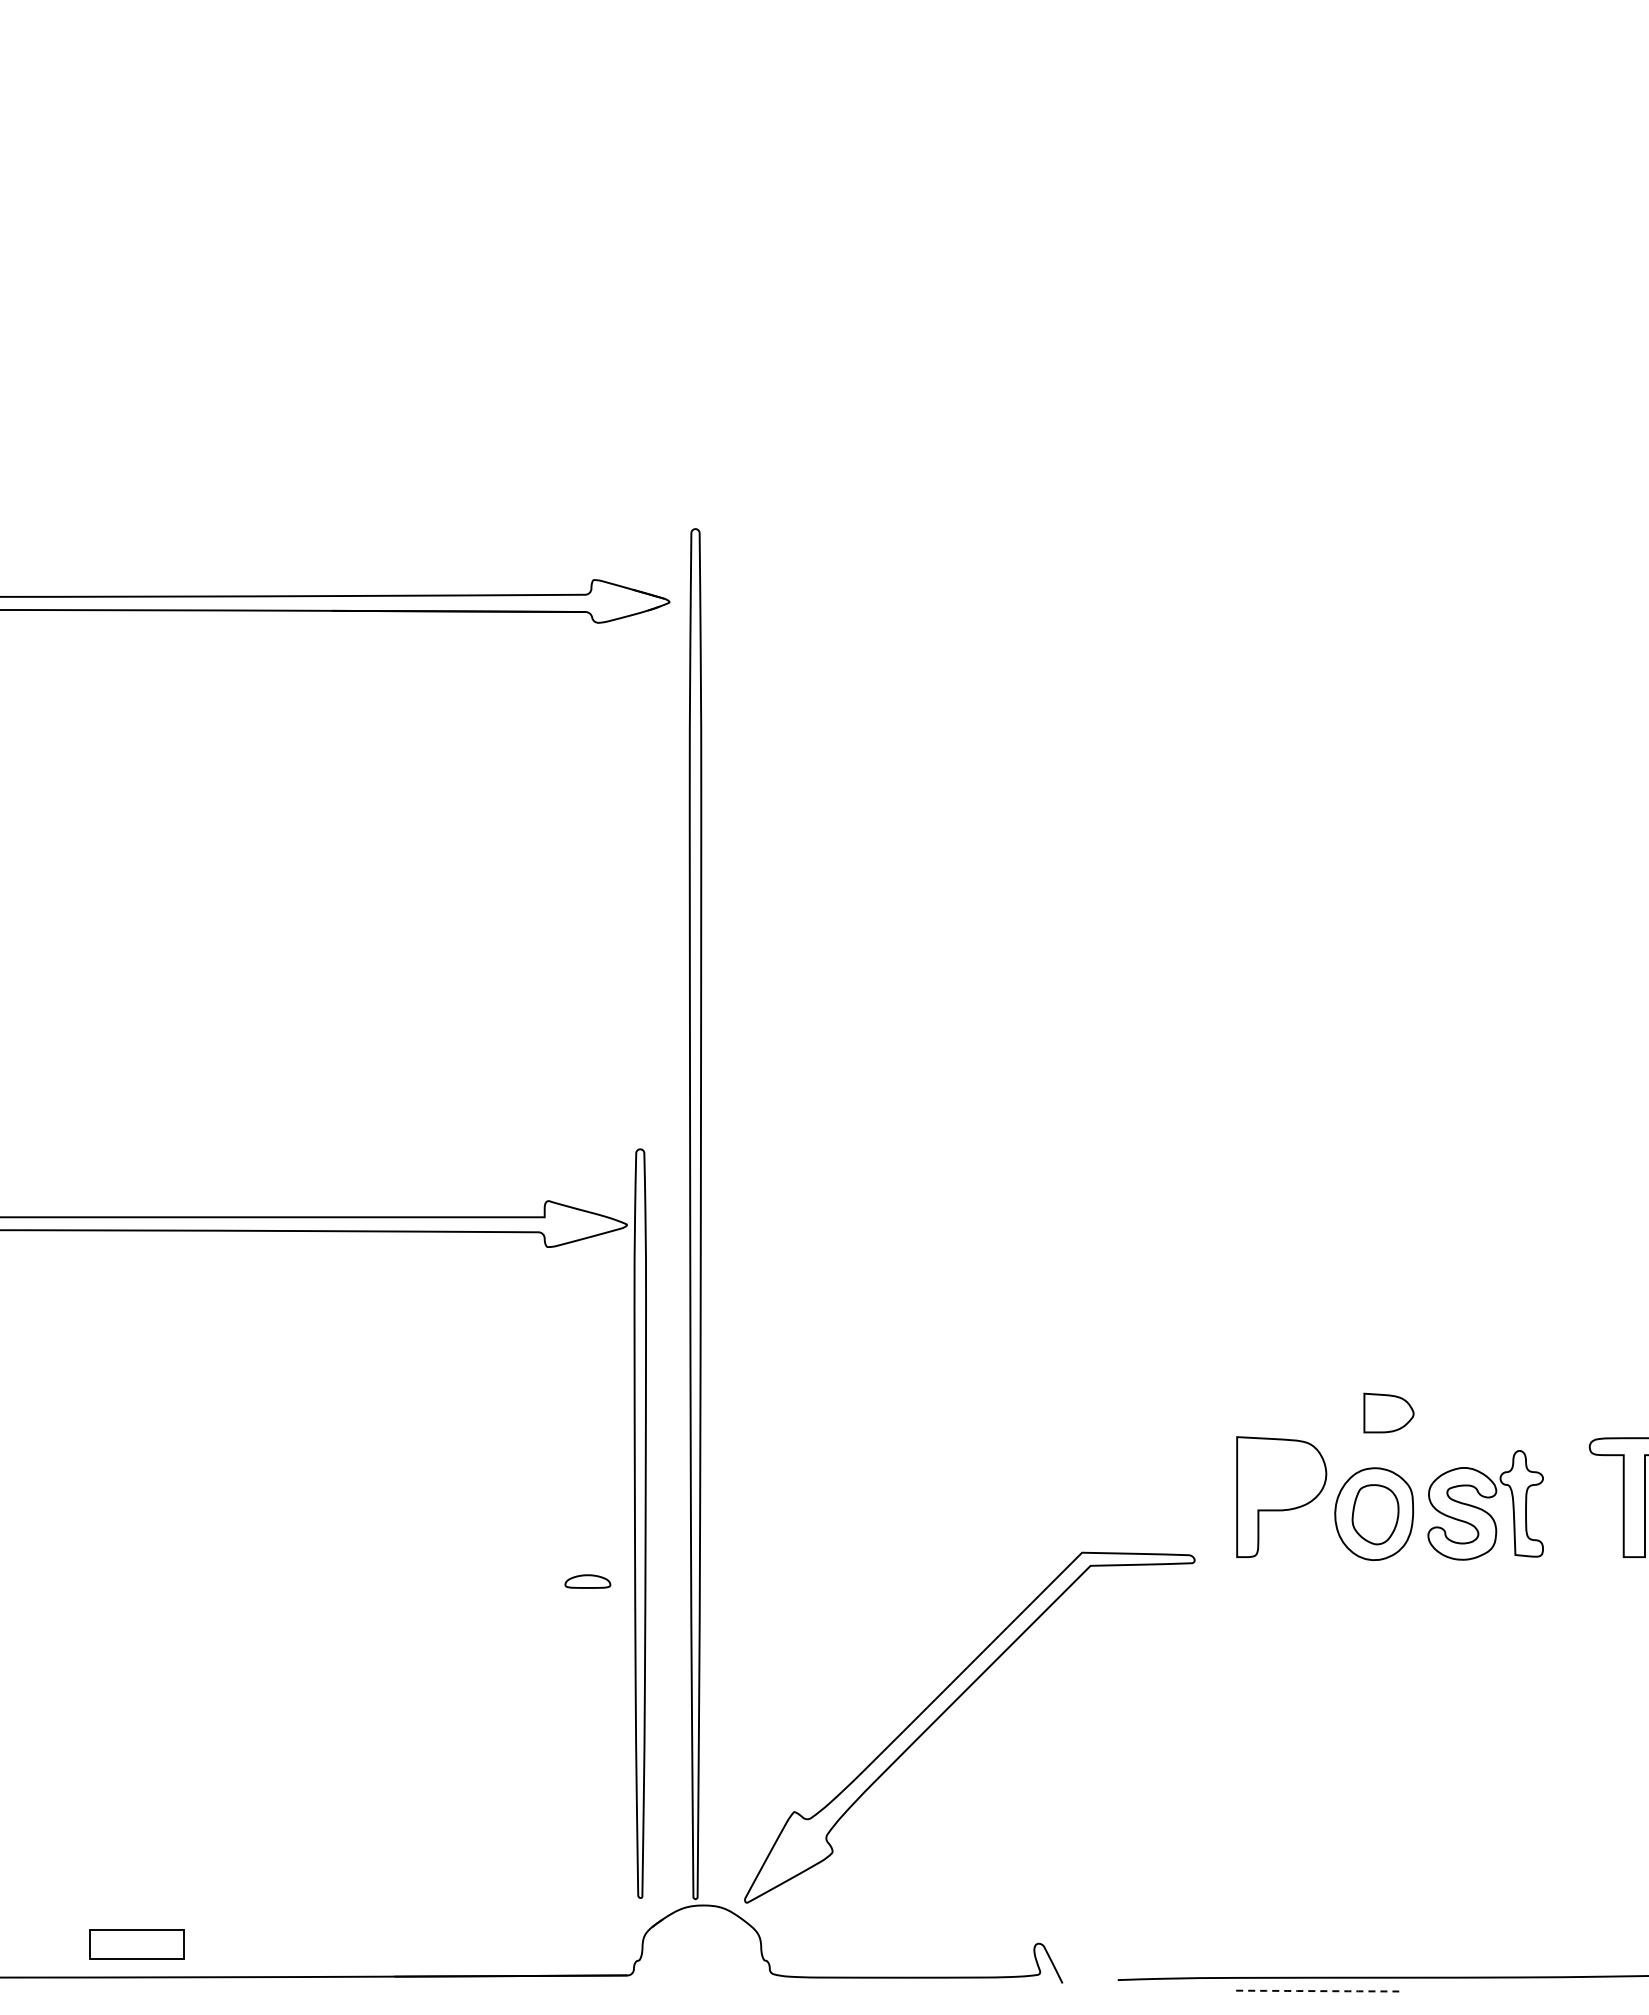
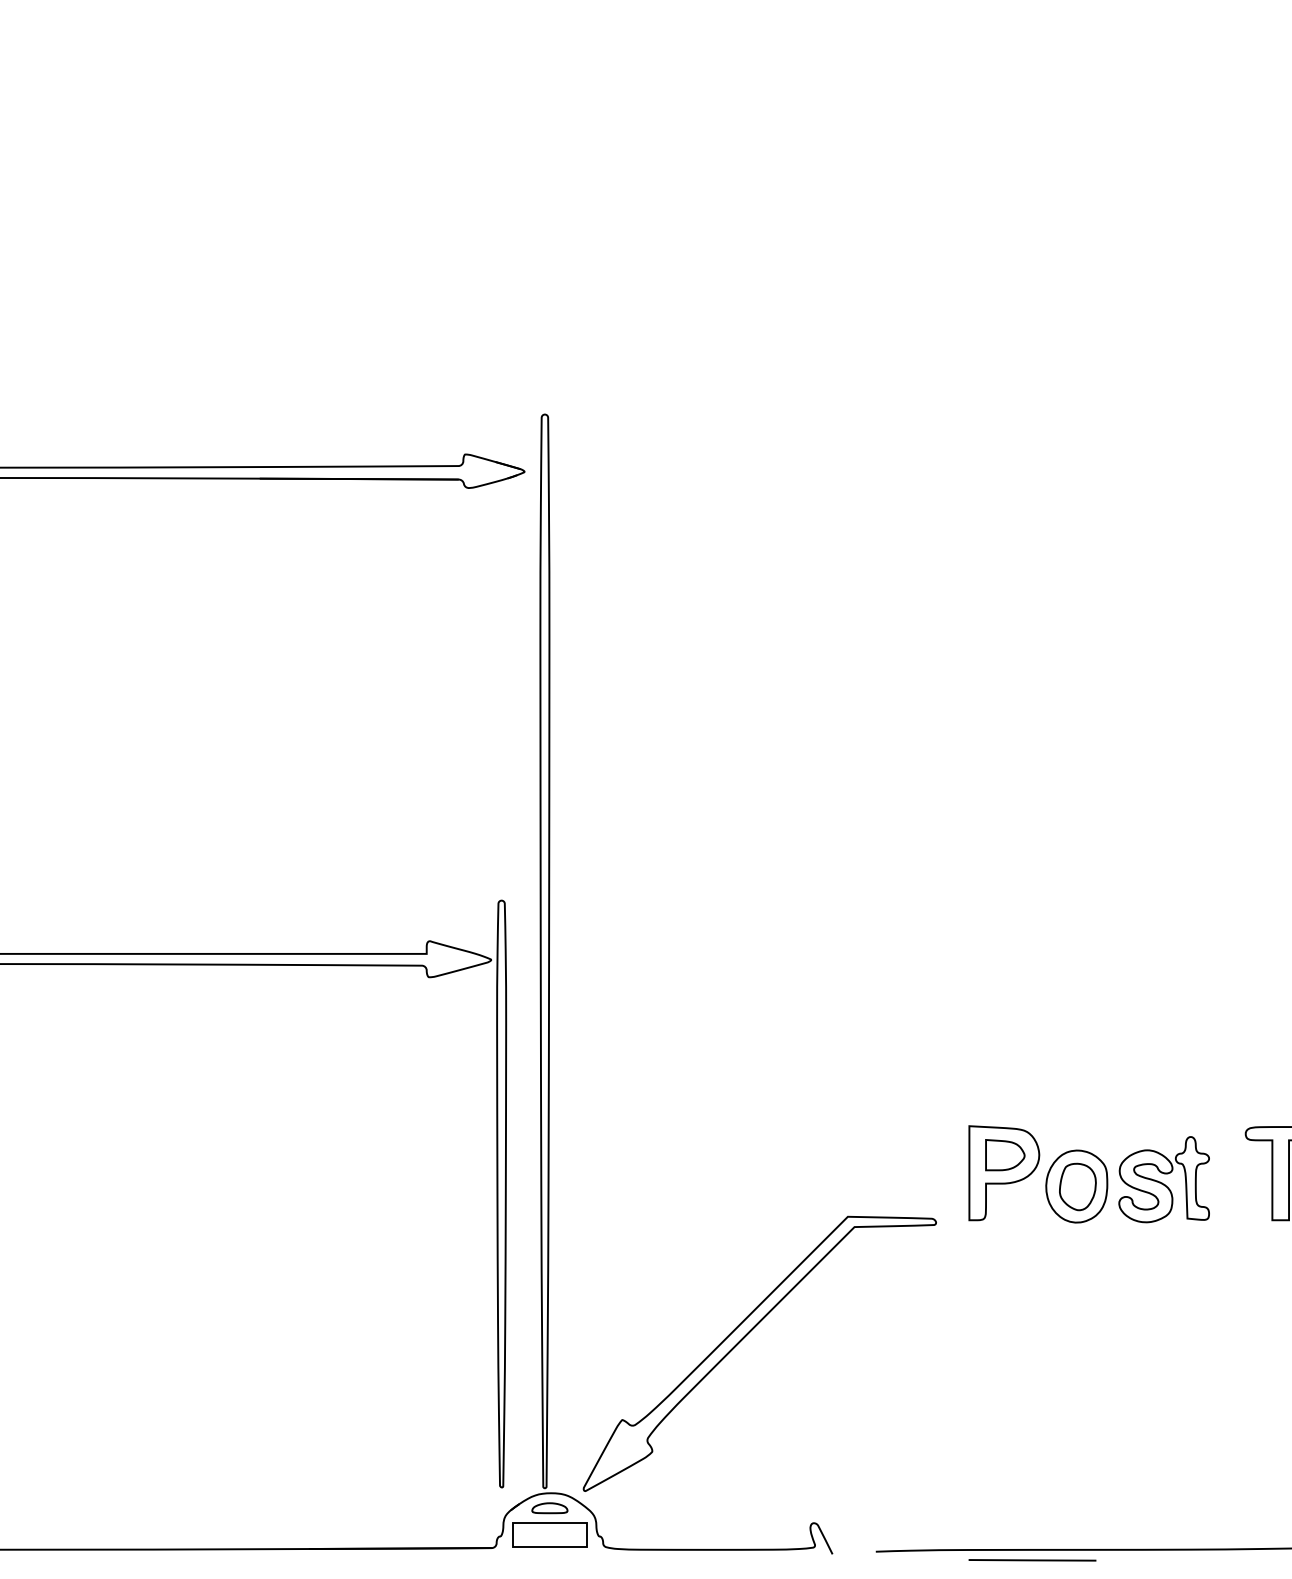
part: (1388, 1412) -> (1004, 1154), moved
part: (587, 1581) -> (549, 1508), moved
part: (136, 1944) -> (549, 1534), moved
line: (1317, 1991) -> (1032, 1560), dashed -> solid

